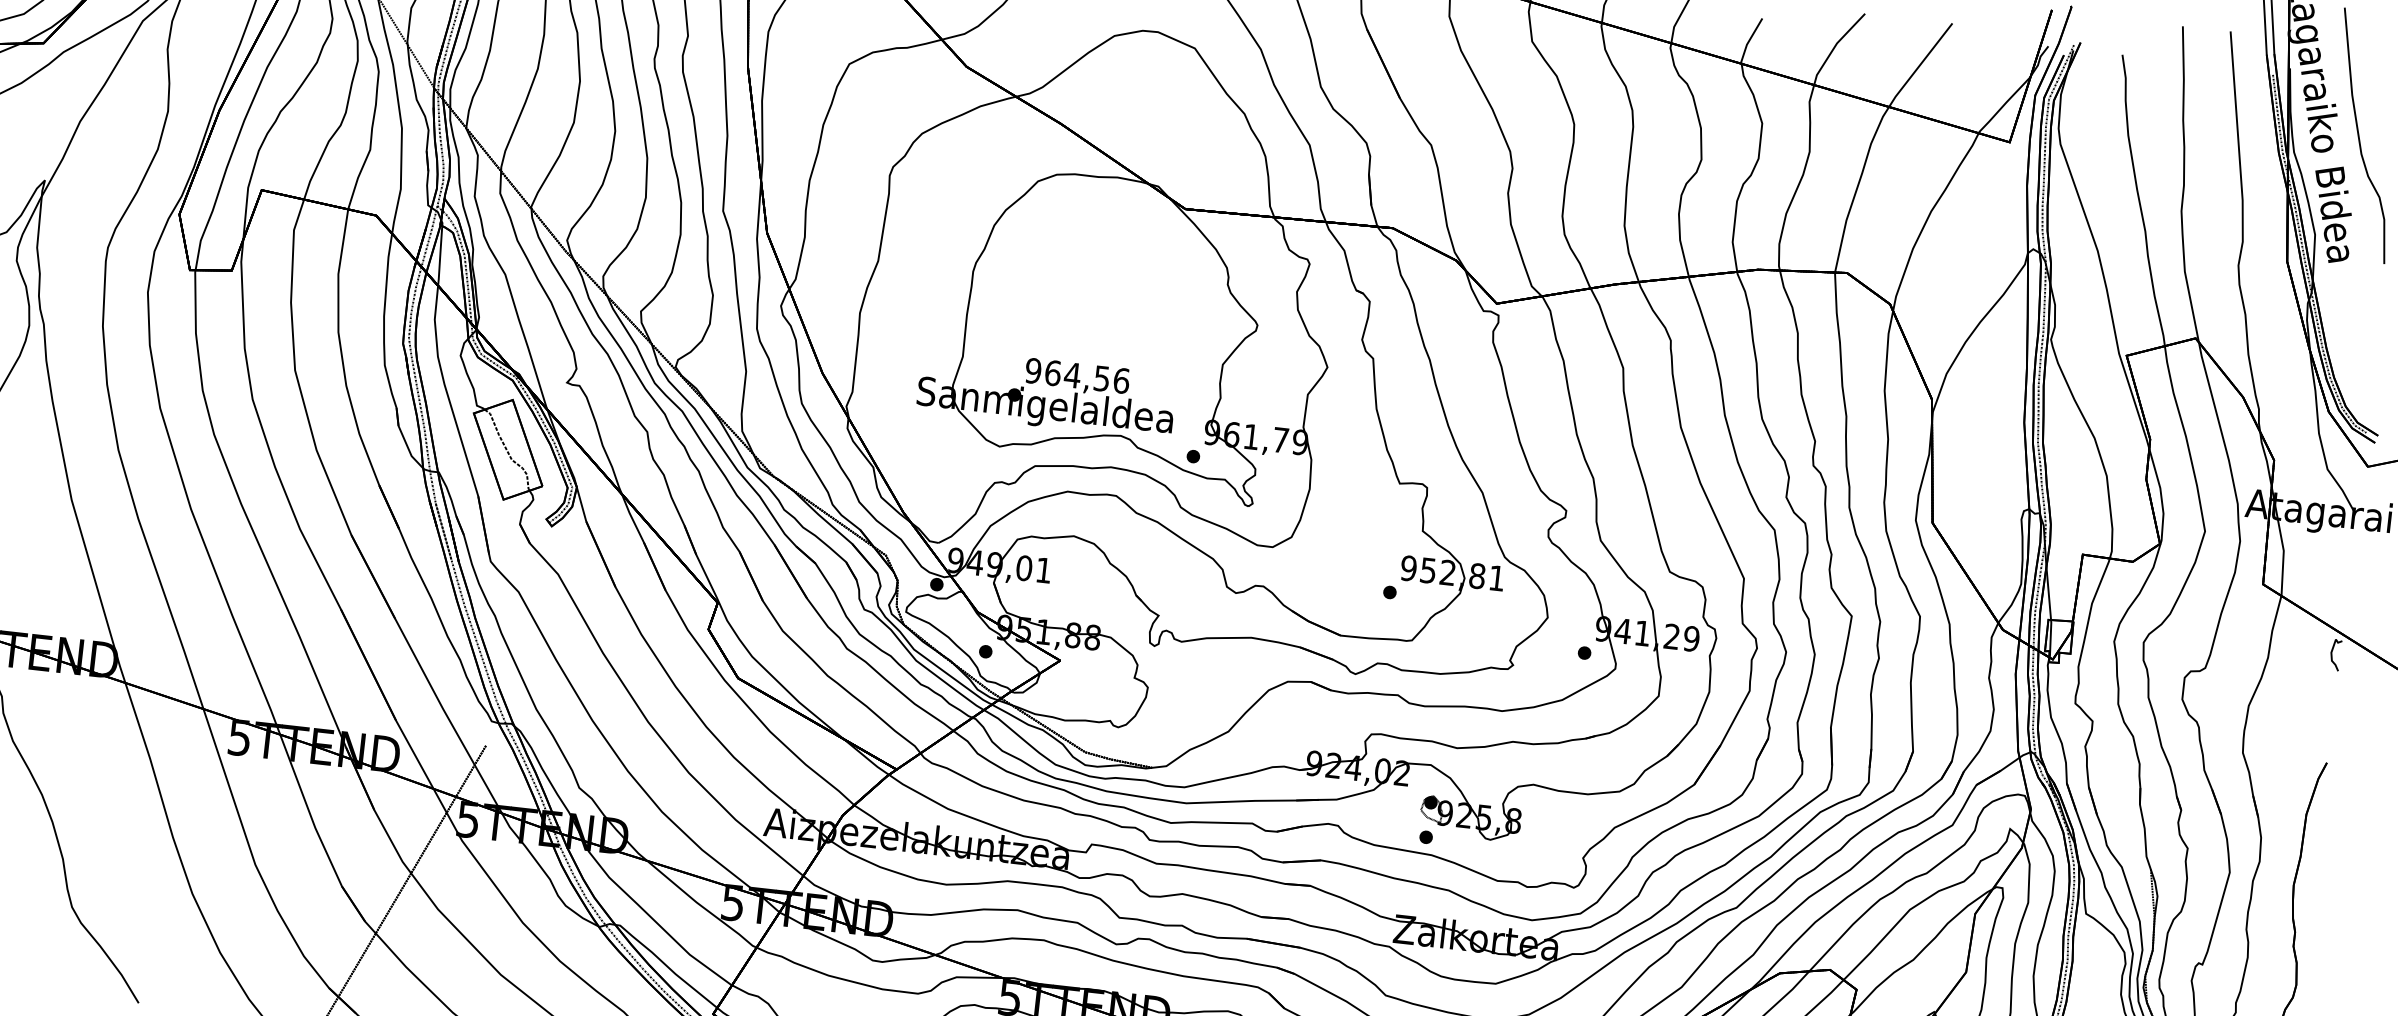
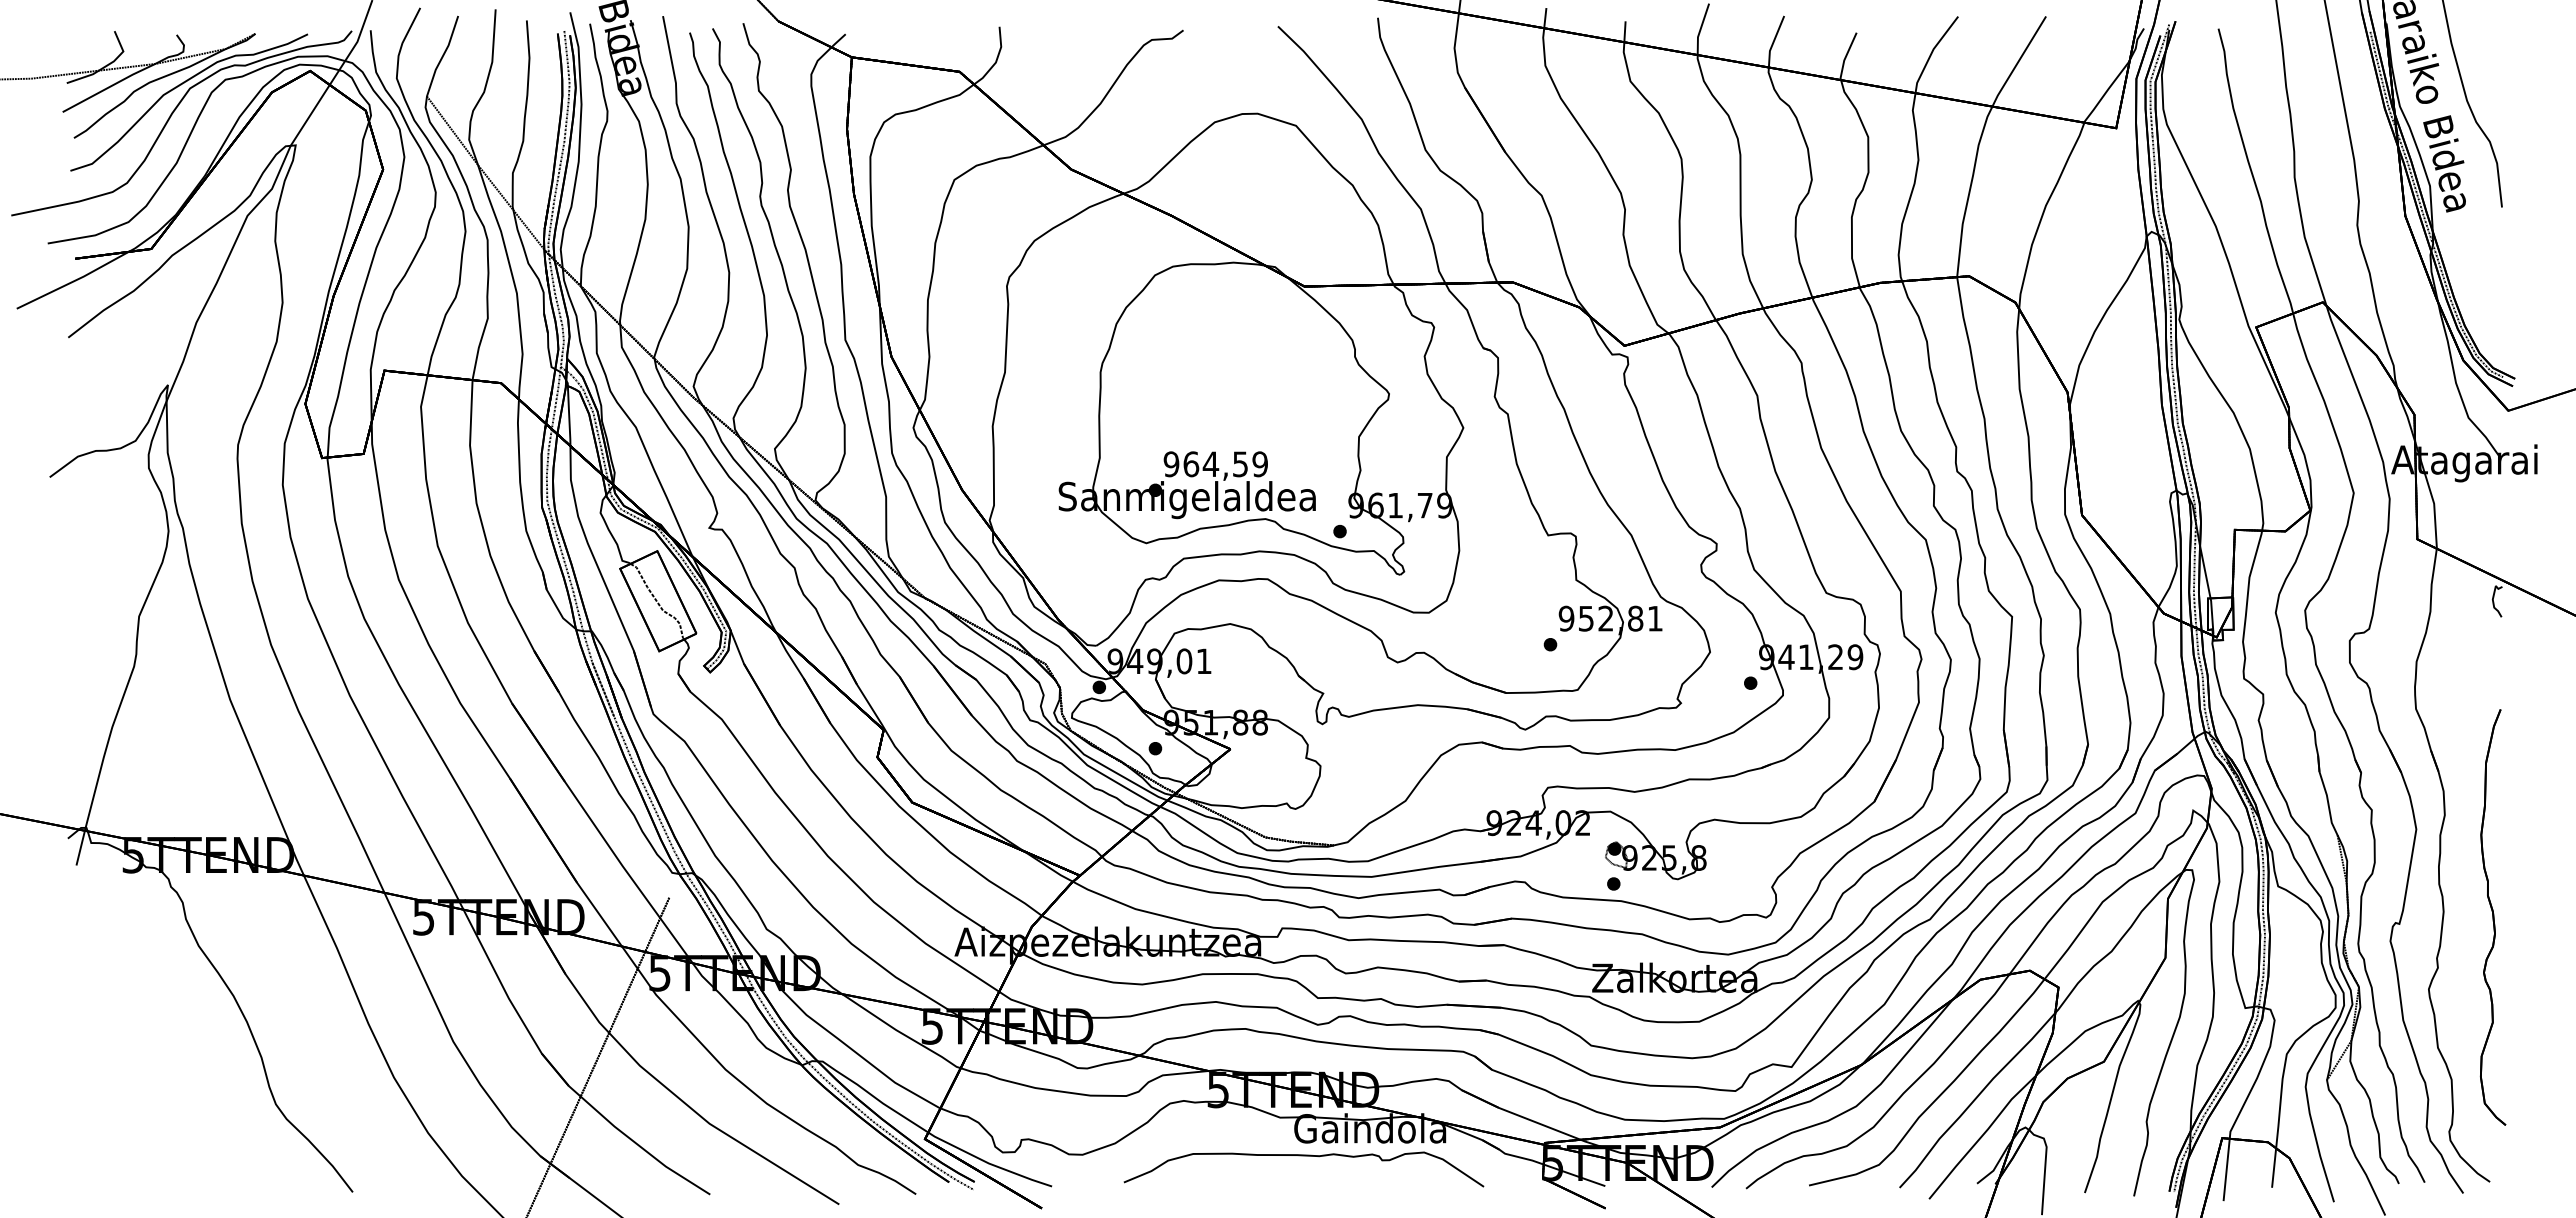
text: (1121, 381) -> (1260, 464), 964,56 -> 964,59

